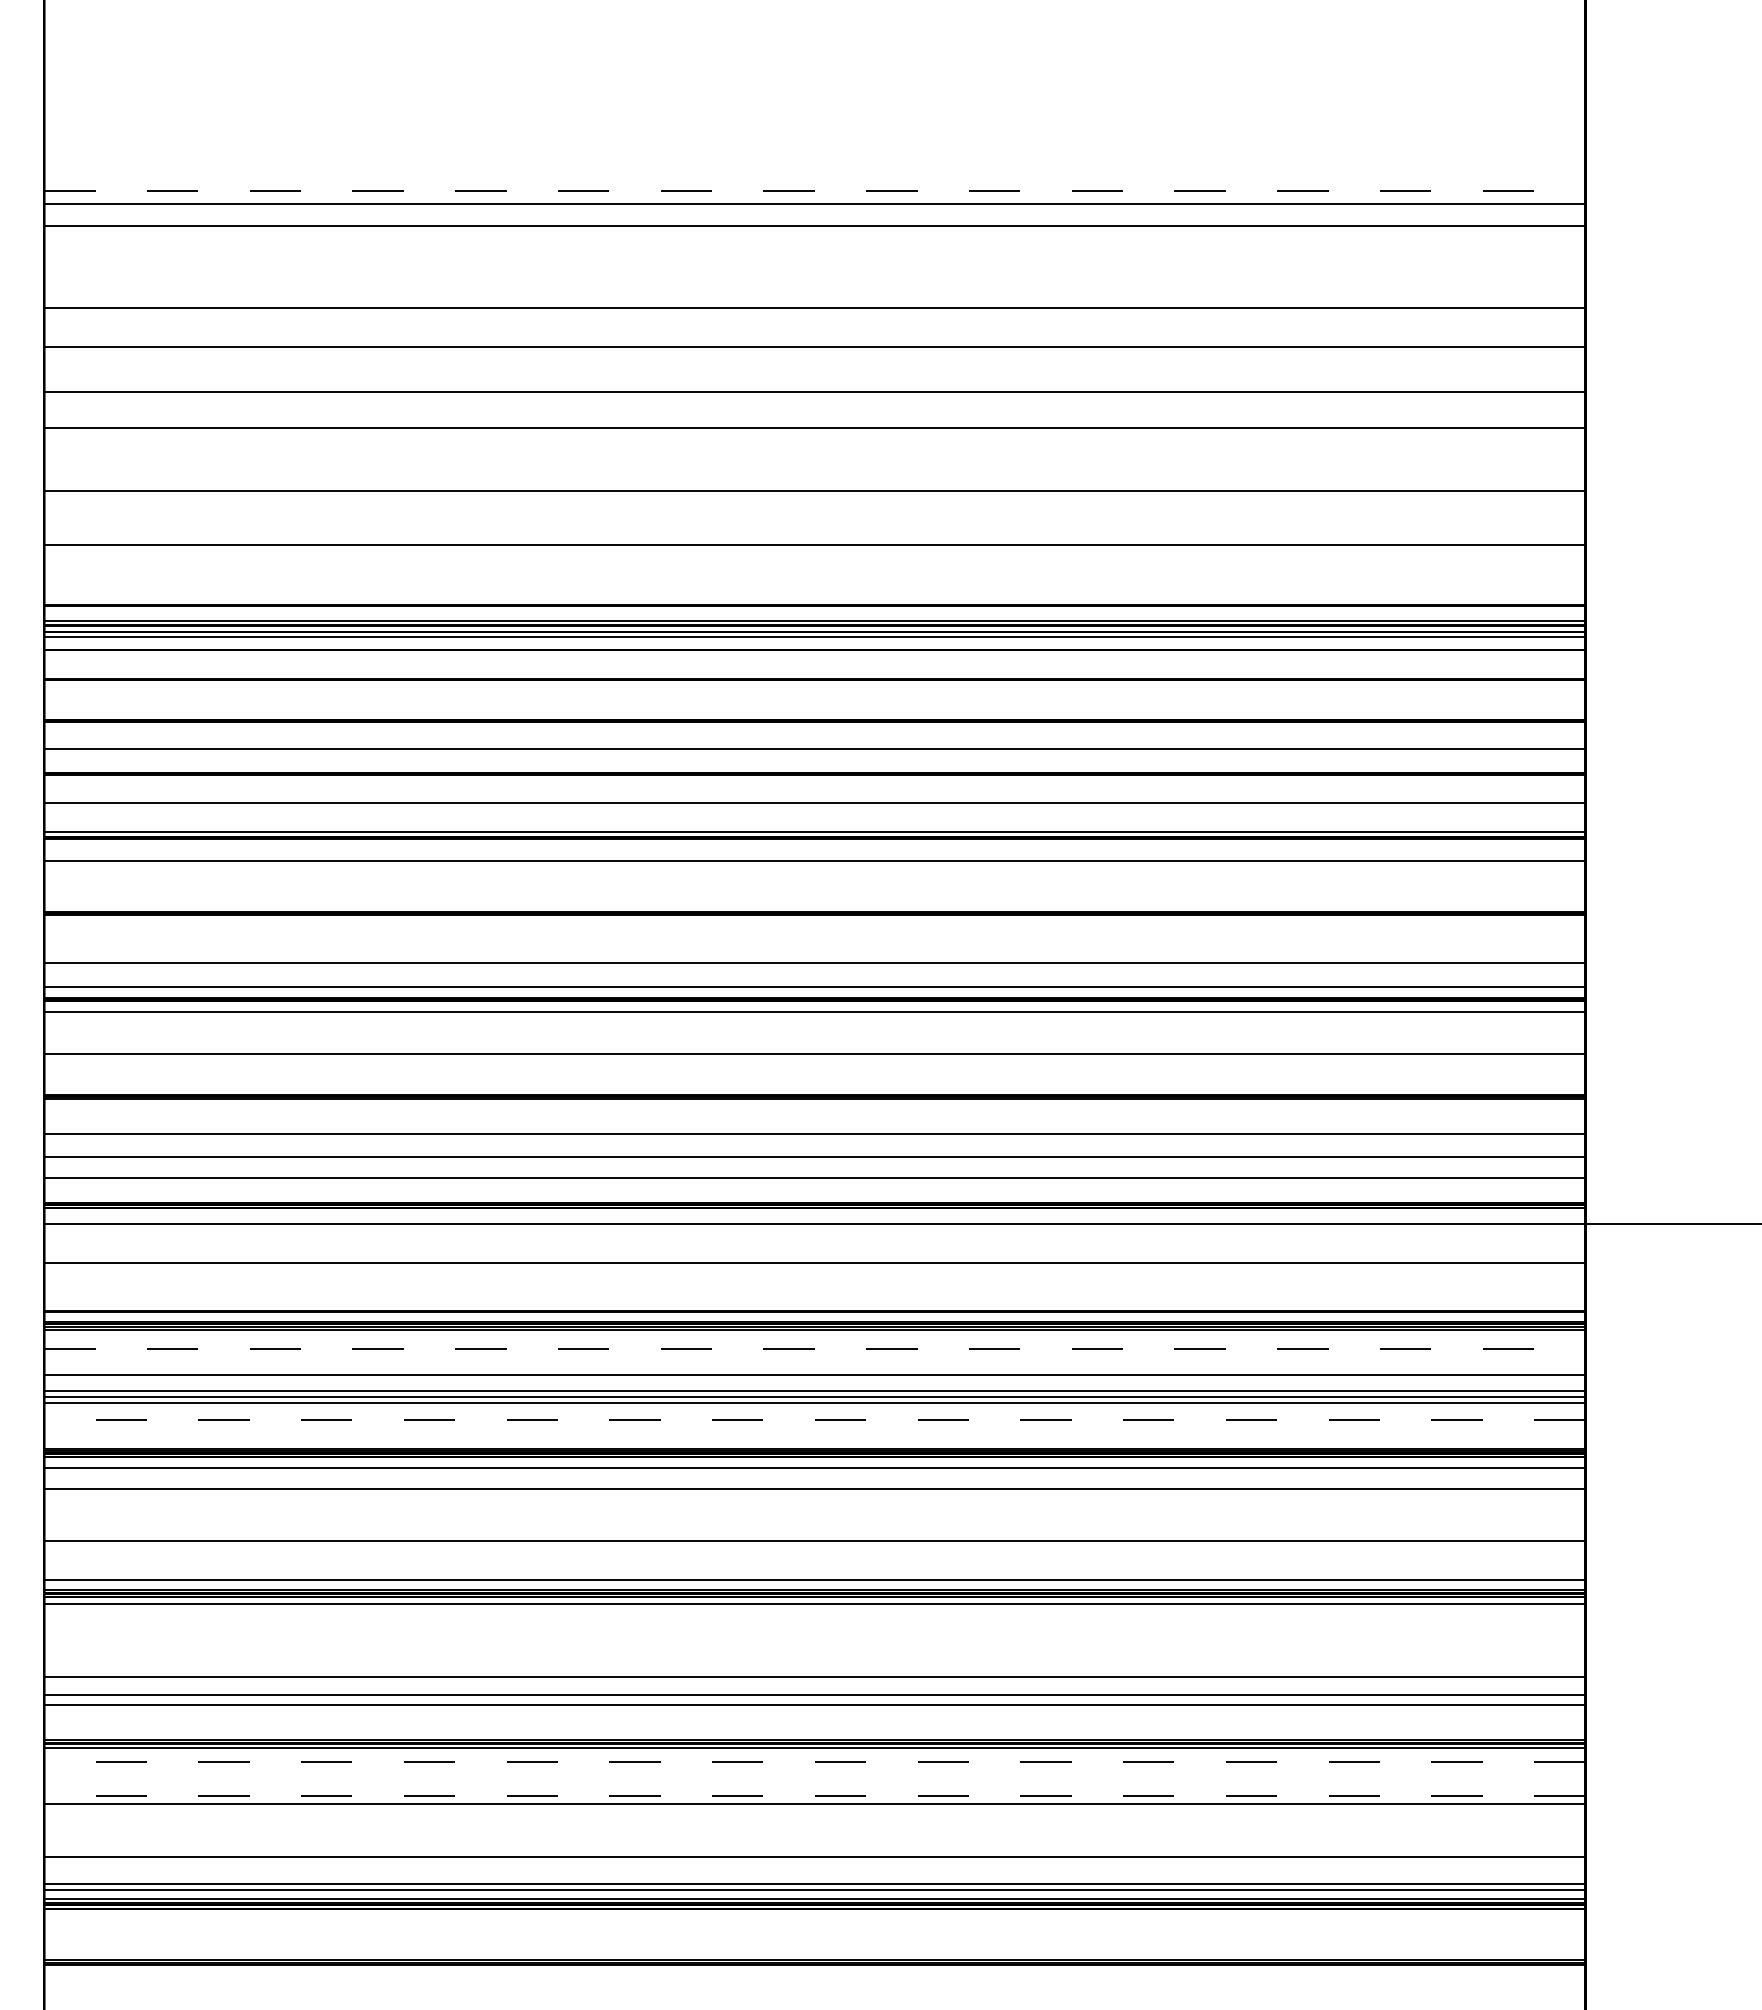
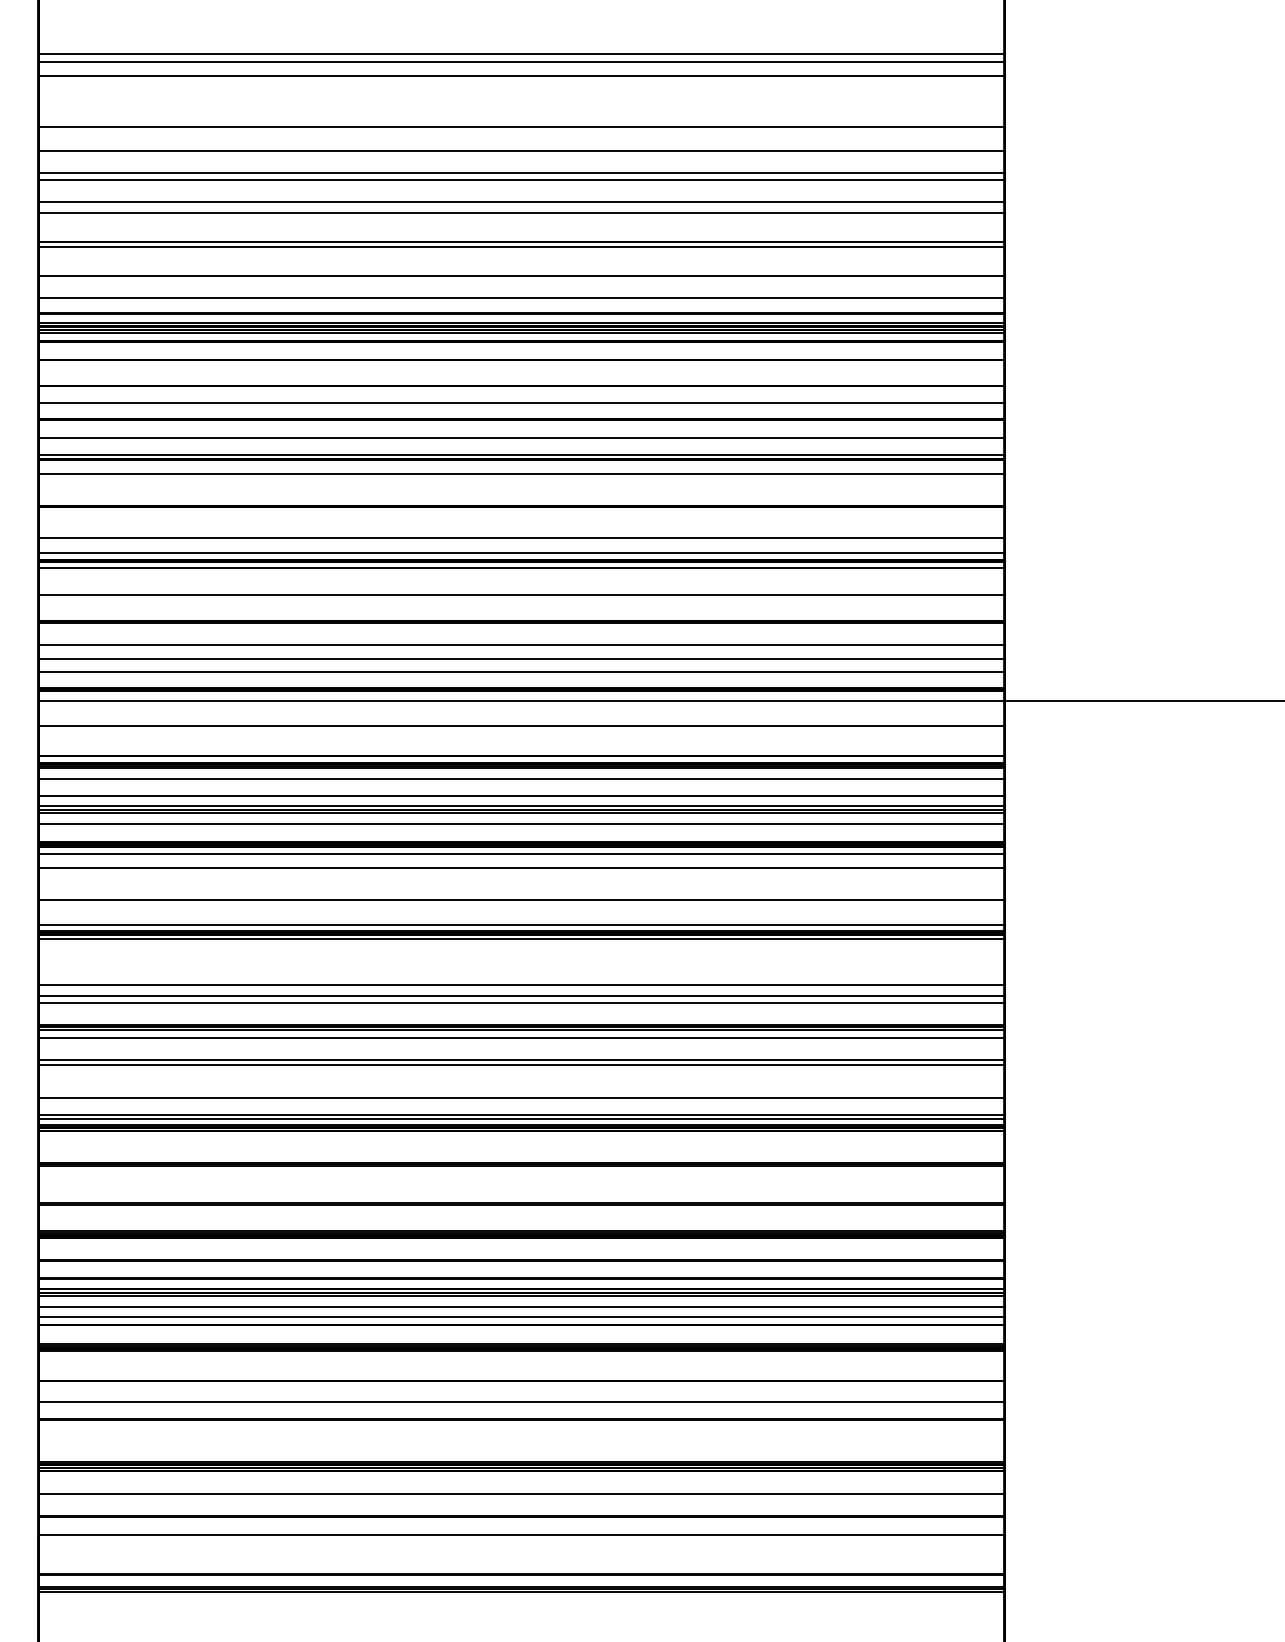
line: (816, 191) -> (522, 54), dashed -> solid
line: (814, 380) -> (521, 172), added
line: (814, 445) -> (521, 213), added
line: (814, 499) -> (521, 247), added
line: (814, 579) -> (521, 297), added
line: (816, 1348) -> (522, 779), dashed -> solid
line: (814, 1420) -> (521, 824), dashed -> solid
line: (814, 1762) -> (521, 1038), dashed -> solid
line: (814, 1795) -> (521, 1059), dashed -> solid

